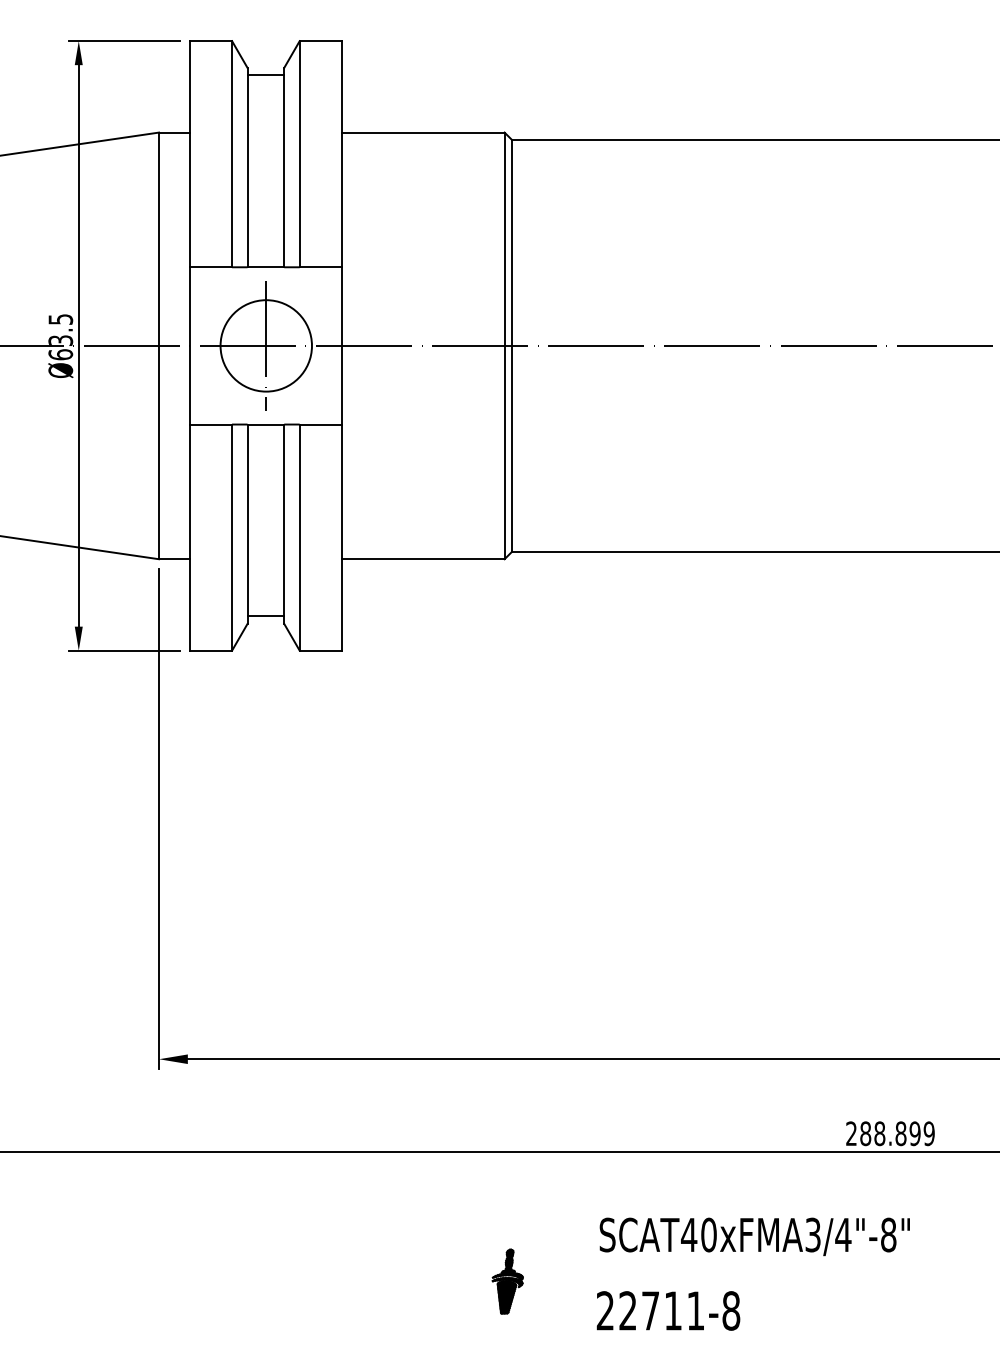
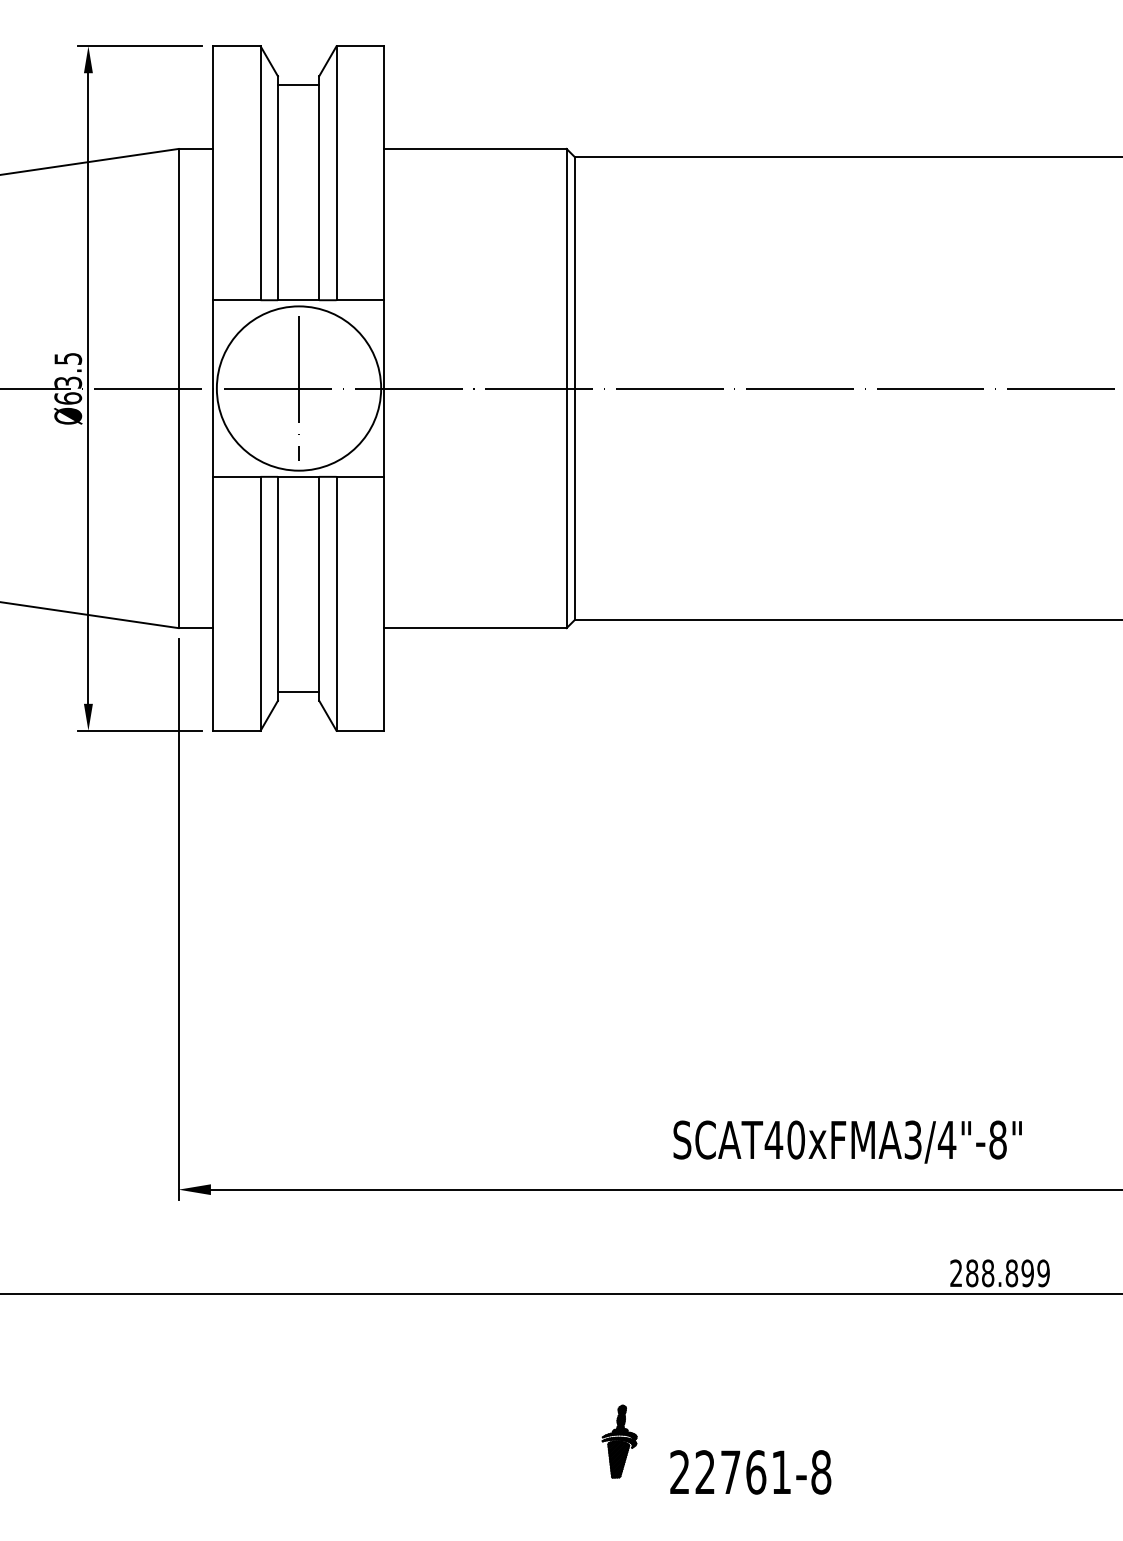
circle: (265, 345) -> (298, 388), size x1.6
text: (754, 1236) -> (847, 1141), moved
part: (507, 1281) -> (619, 1441), moved
text: (673, 1310) -> (756, 1471), 22711-8 -> 22761-8

